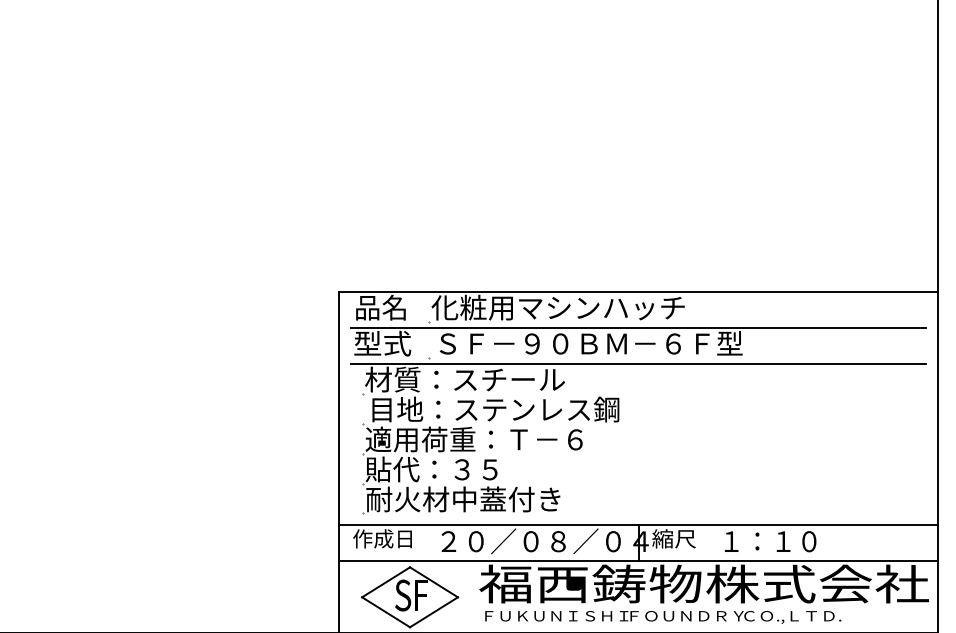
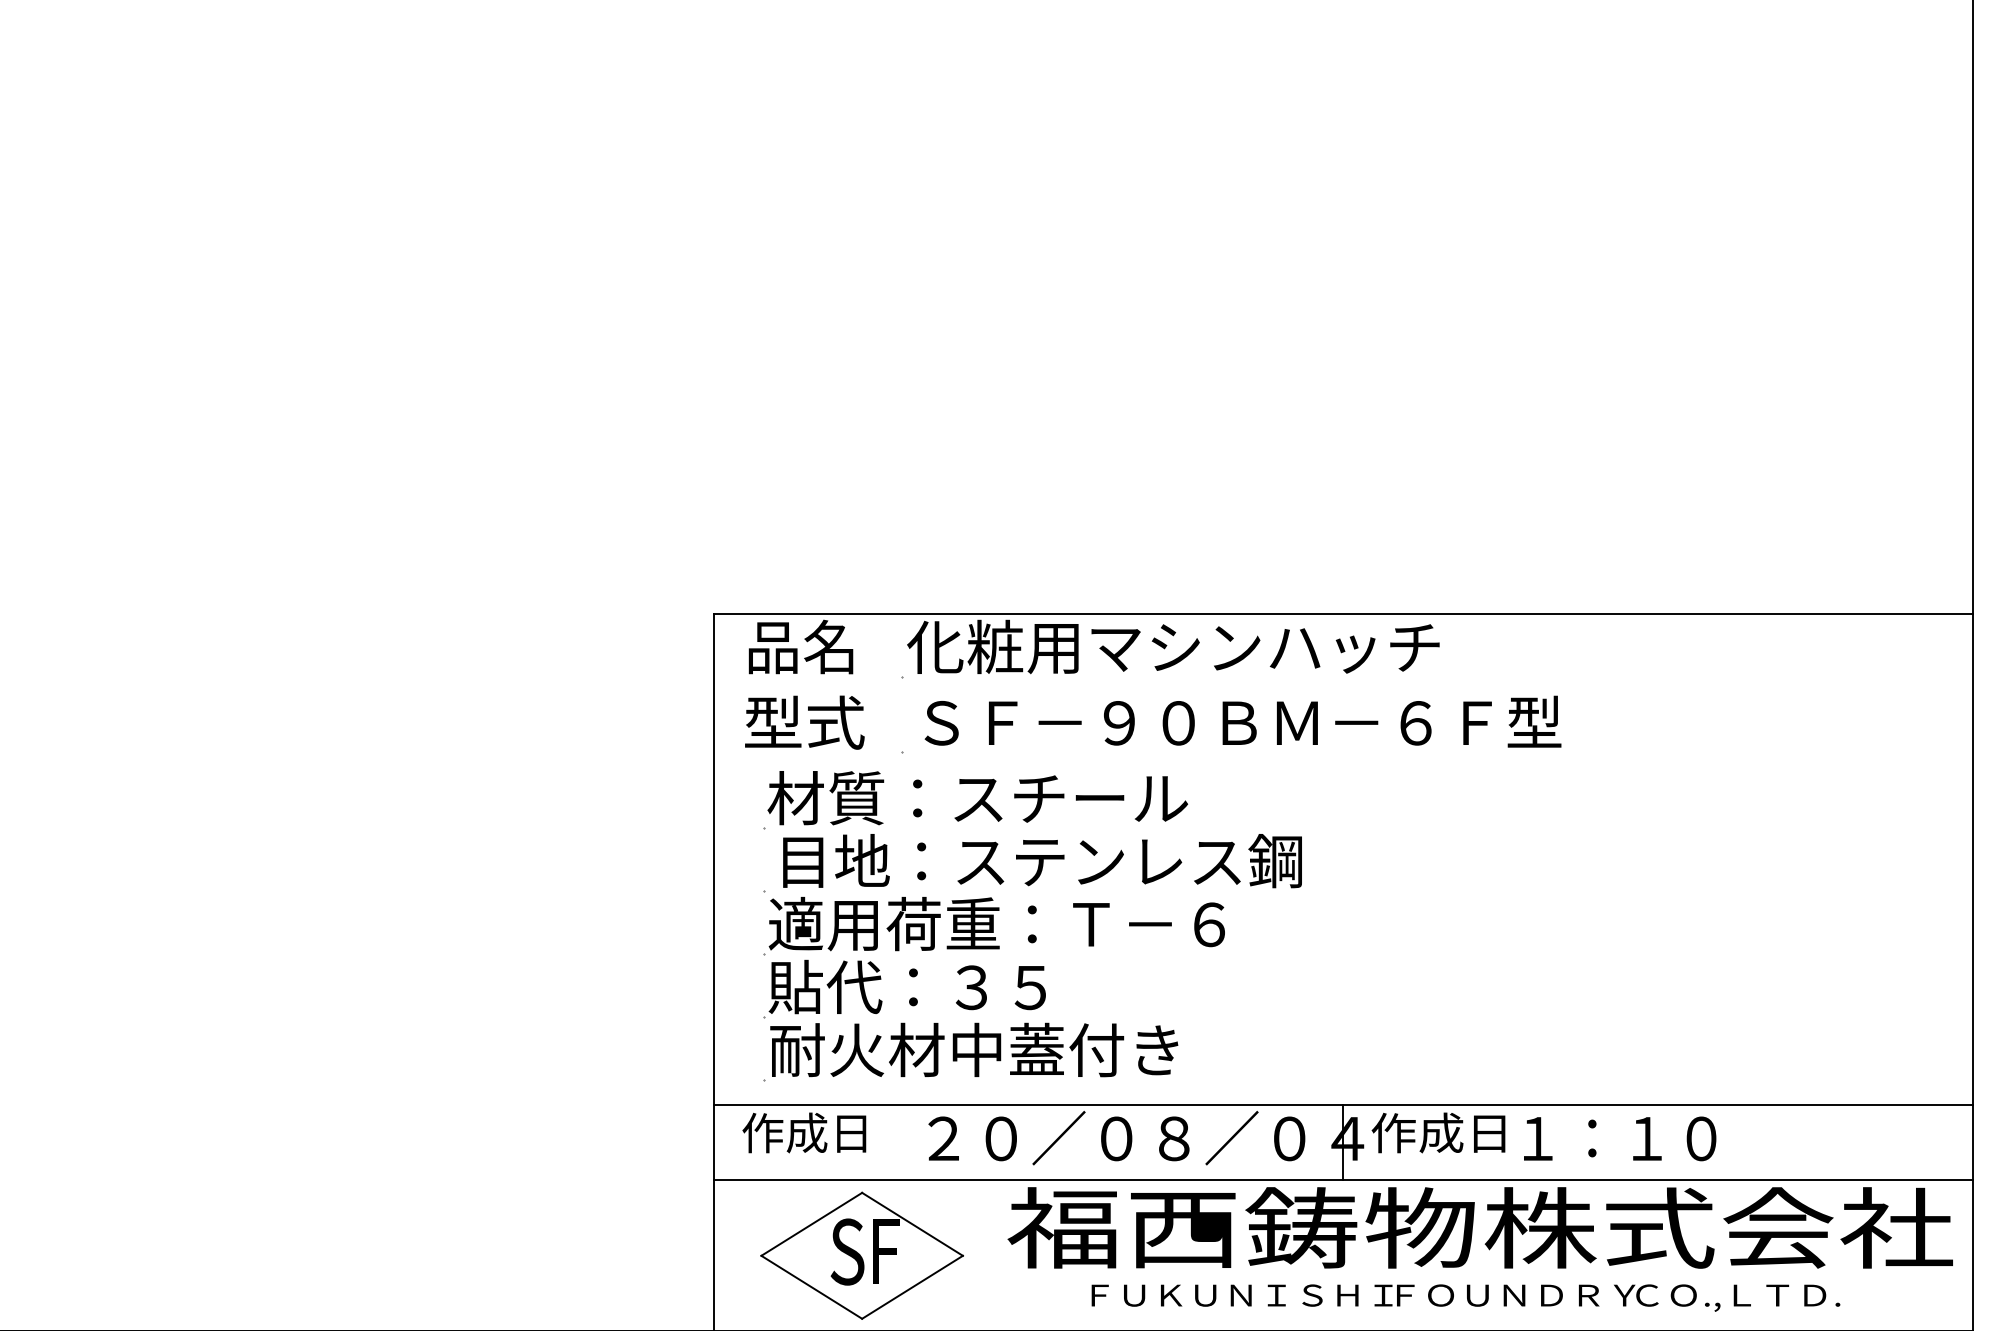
line: (638, 327) -> (1342, 688), removed
line: (638, 363) -> (1342, 764), removed
text: (683, 538) -> (1436, 1132), 縮尺 -> 作成日
text: (663, 617) -> (1466, 1298), moved

